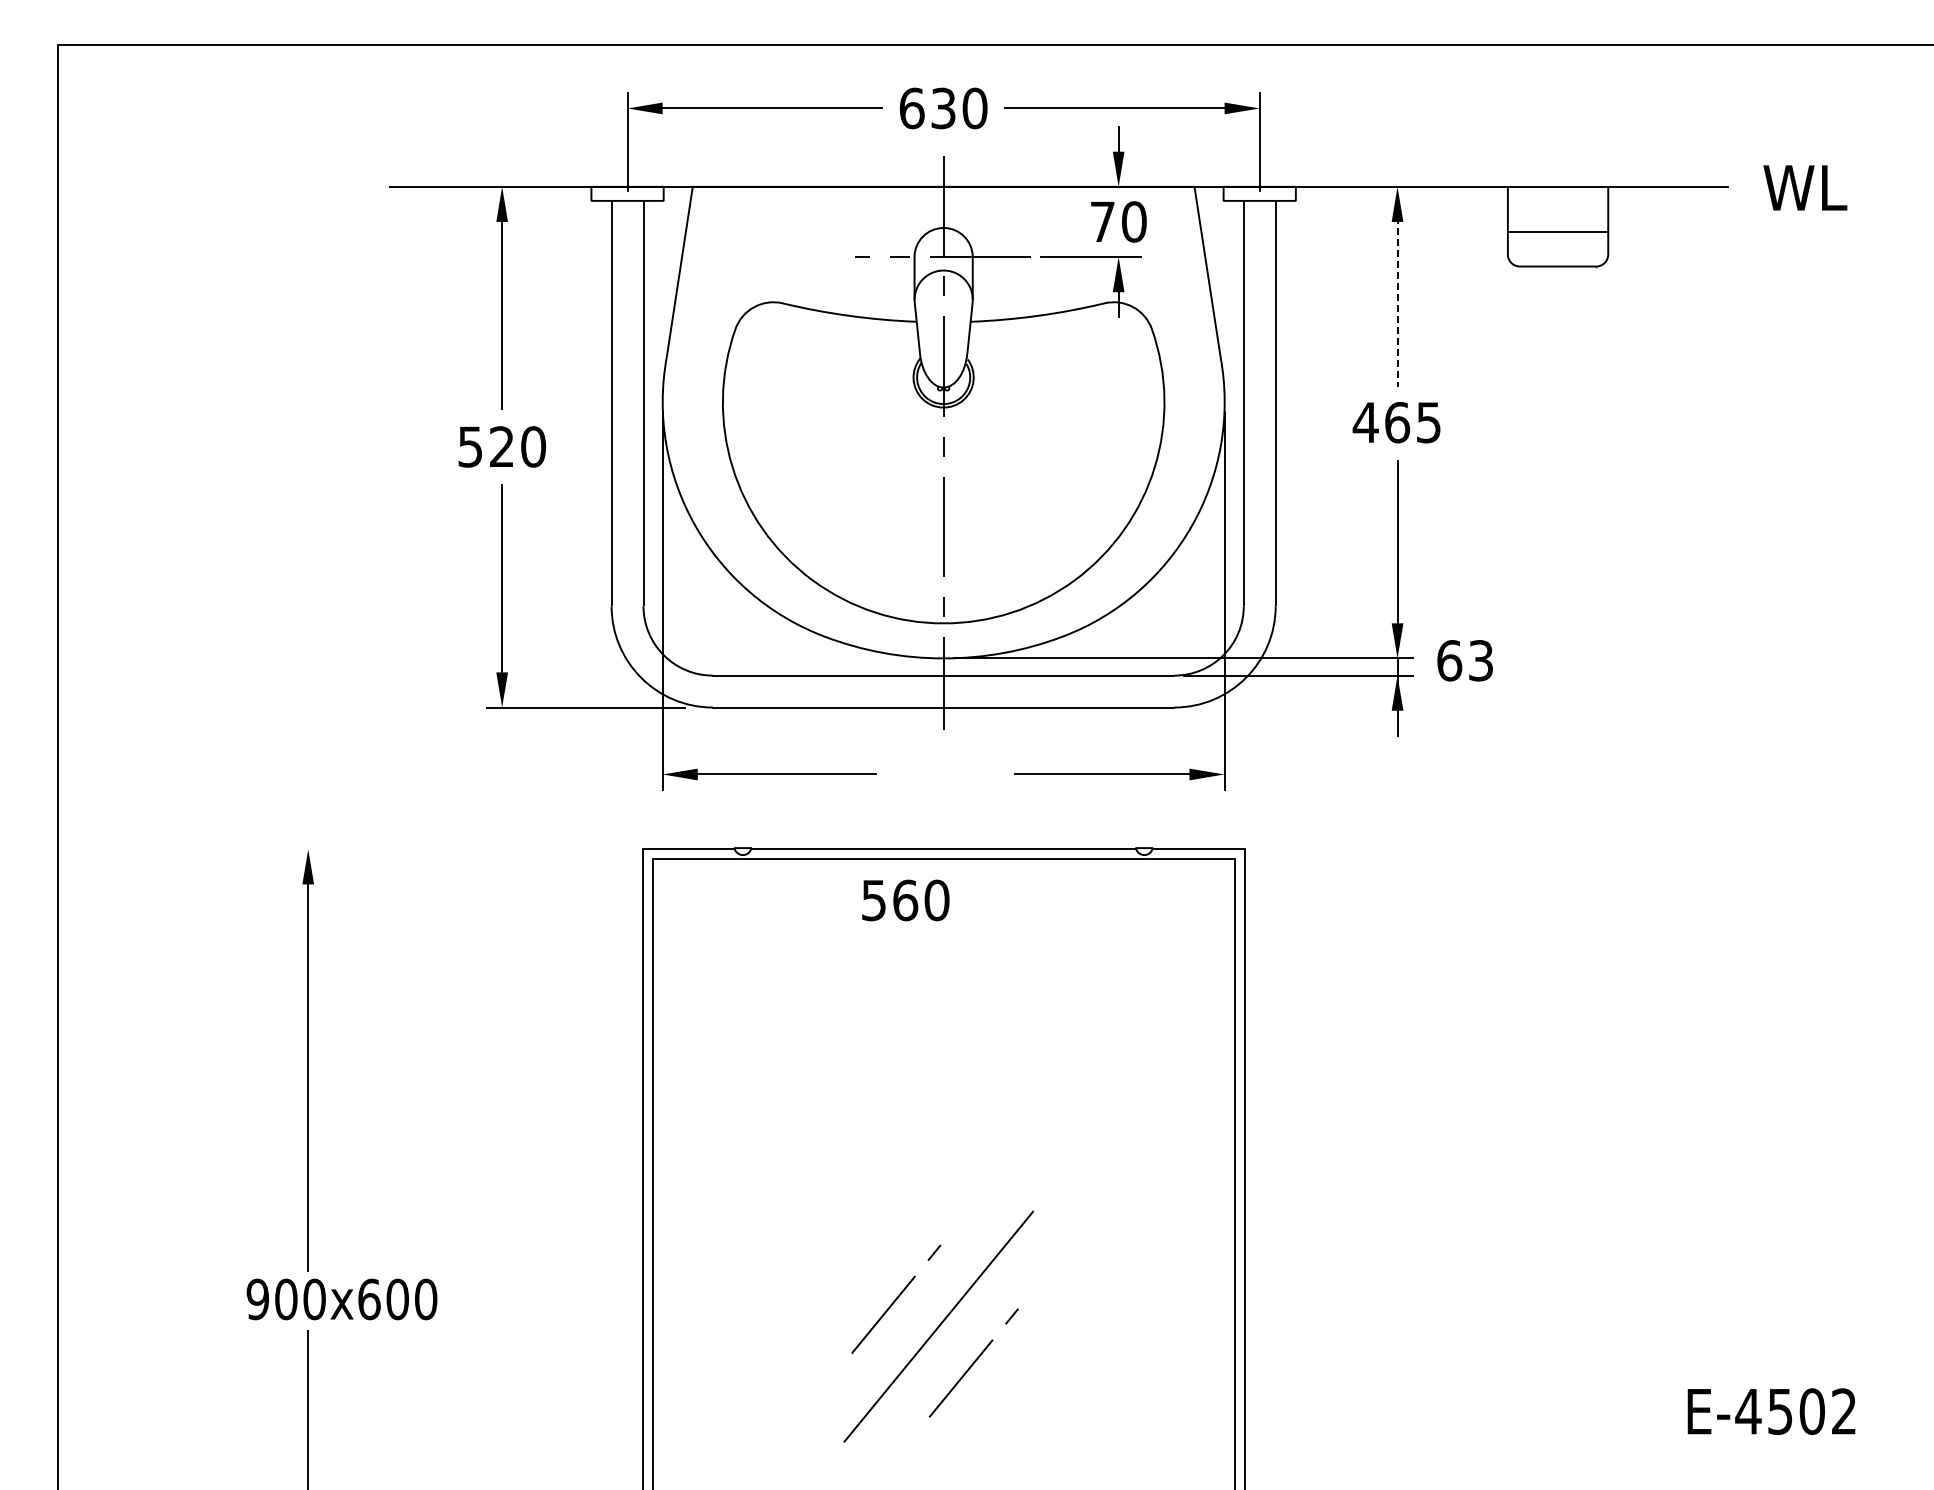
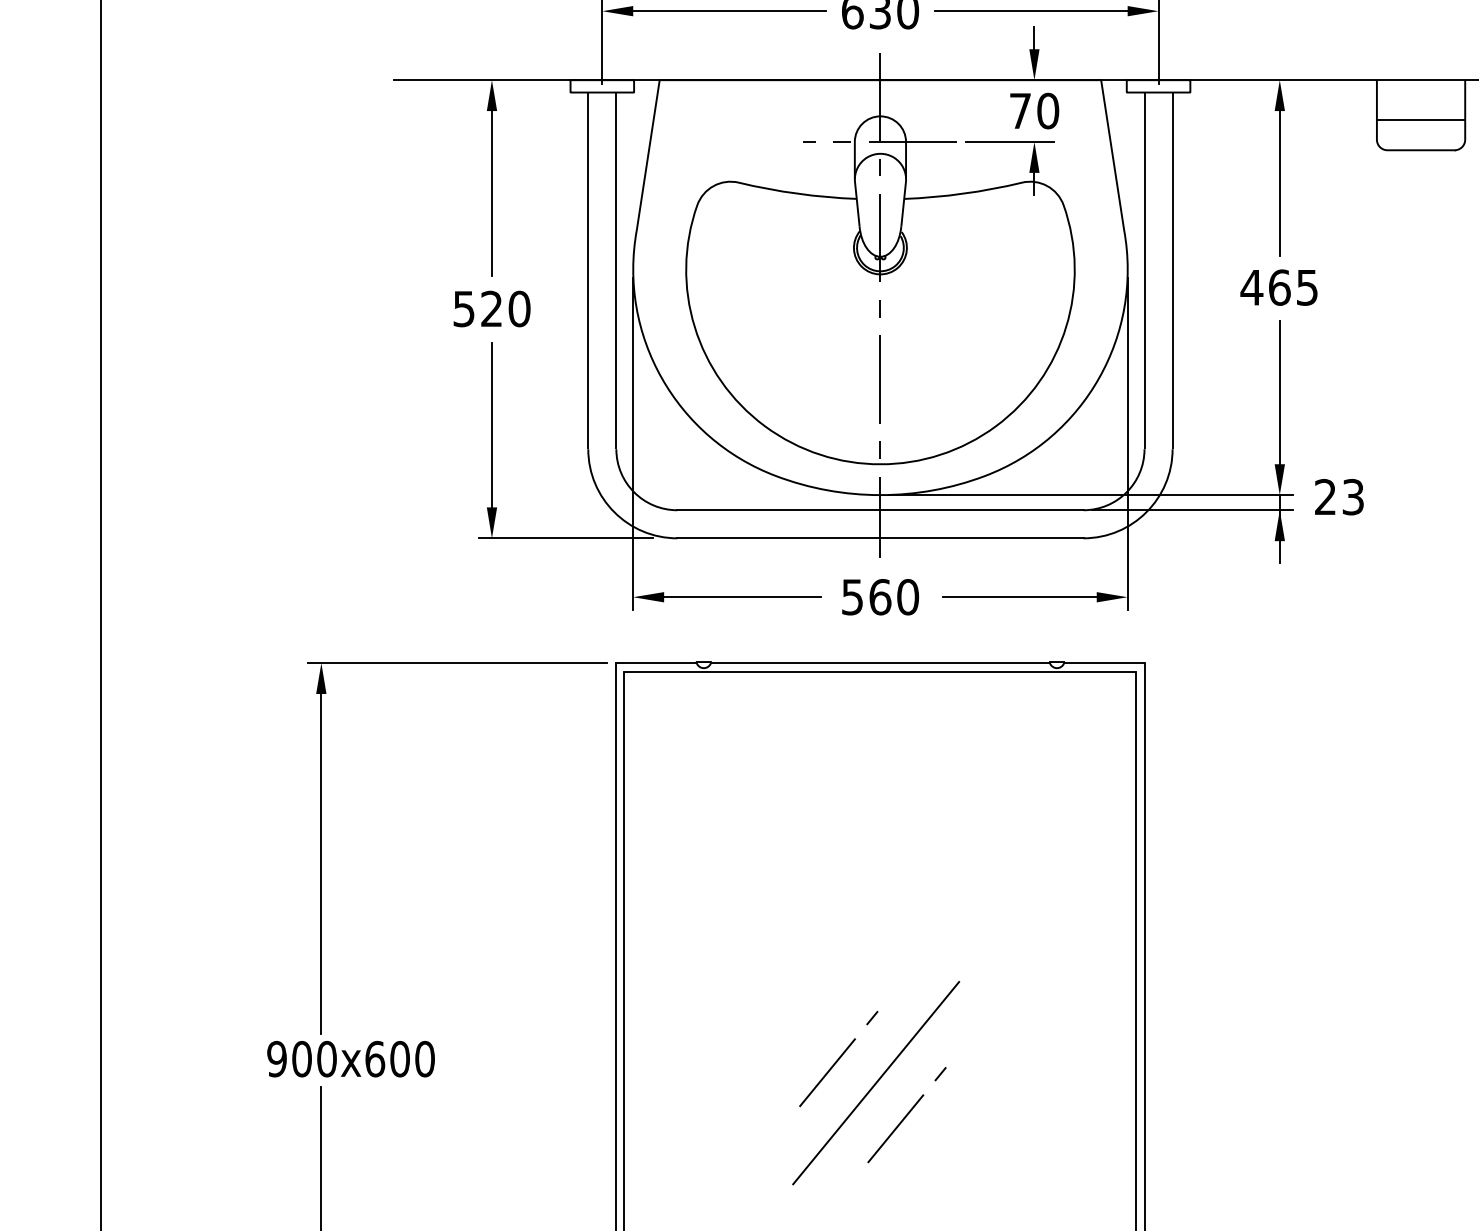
line: (1397, 301) -> (1279, 181), dashed -> solid
text: (1449, 660) -> (1325, 496), 63 -> 23
line: (462, 849) -> (457, 663), added
text: (905, 900) -> (880, 597), moved

